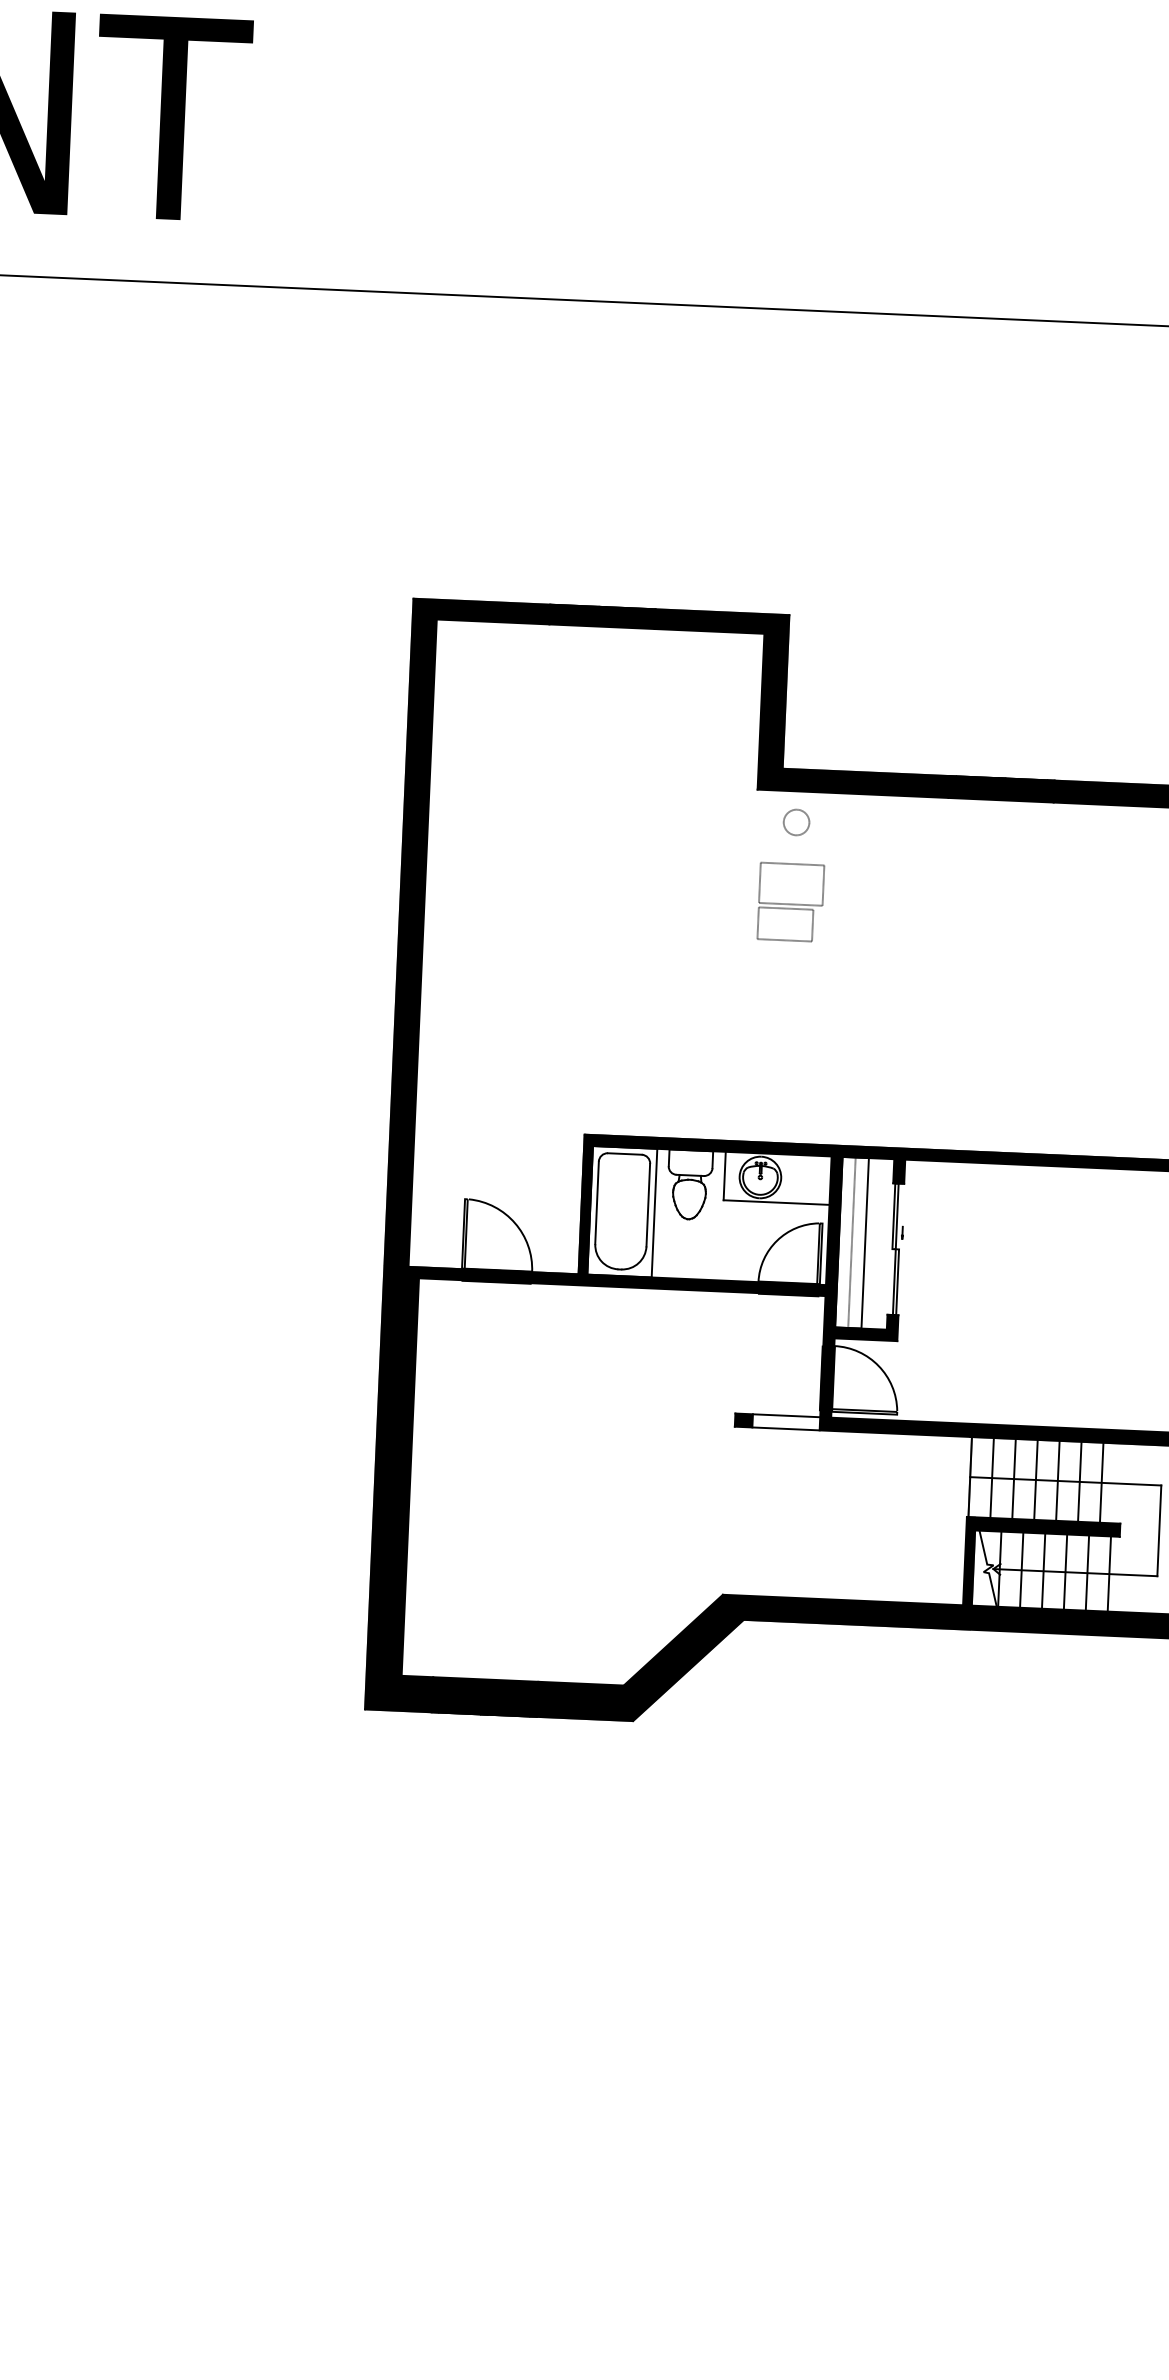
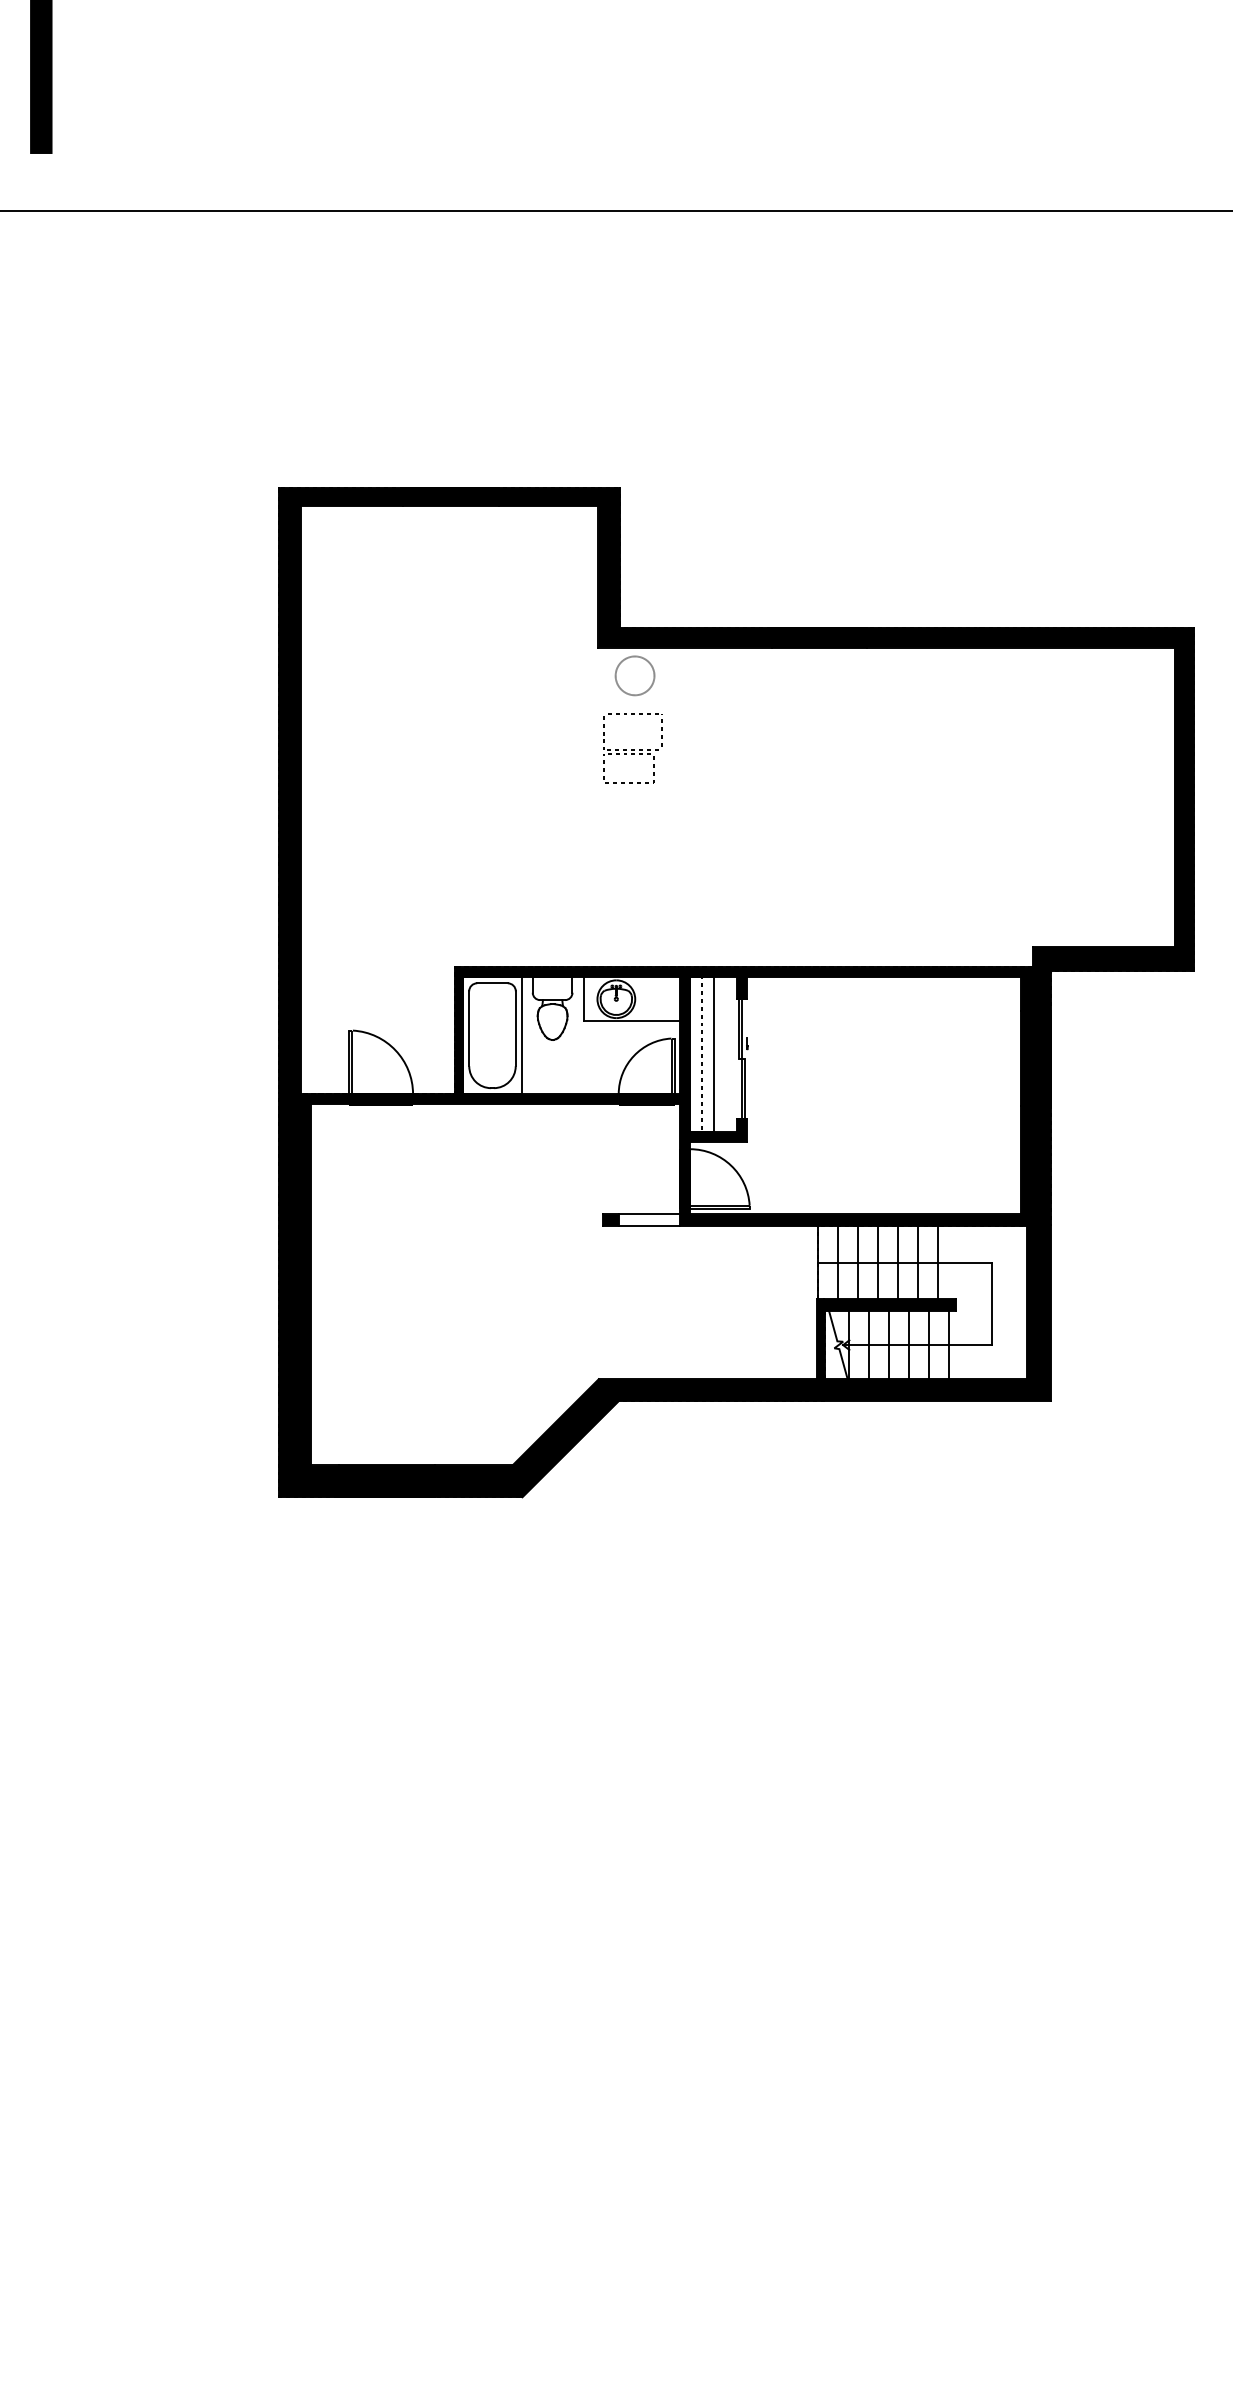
circle: (795, 822) -> (634, 675), size x1.67

